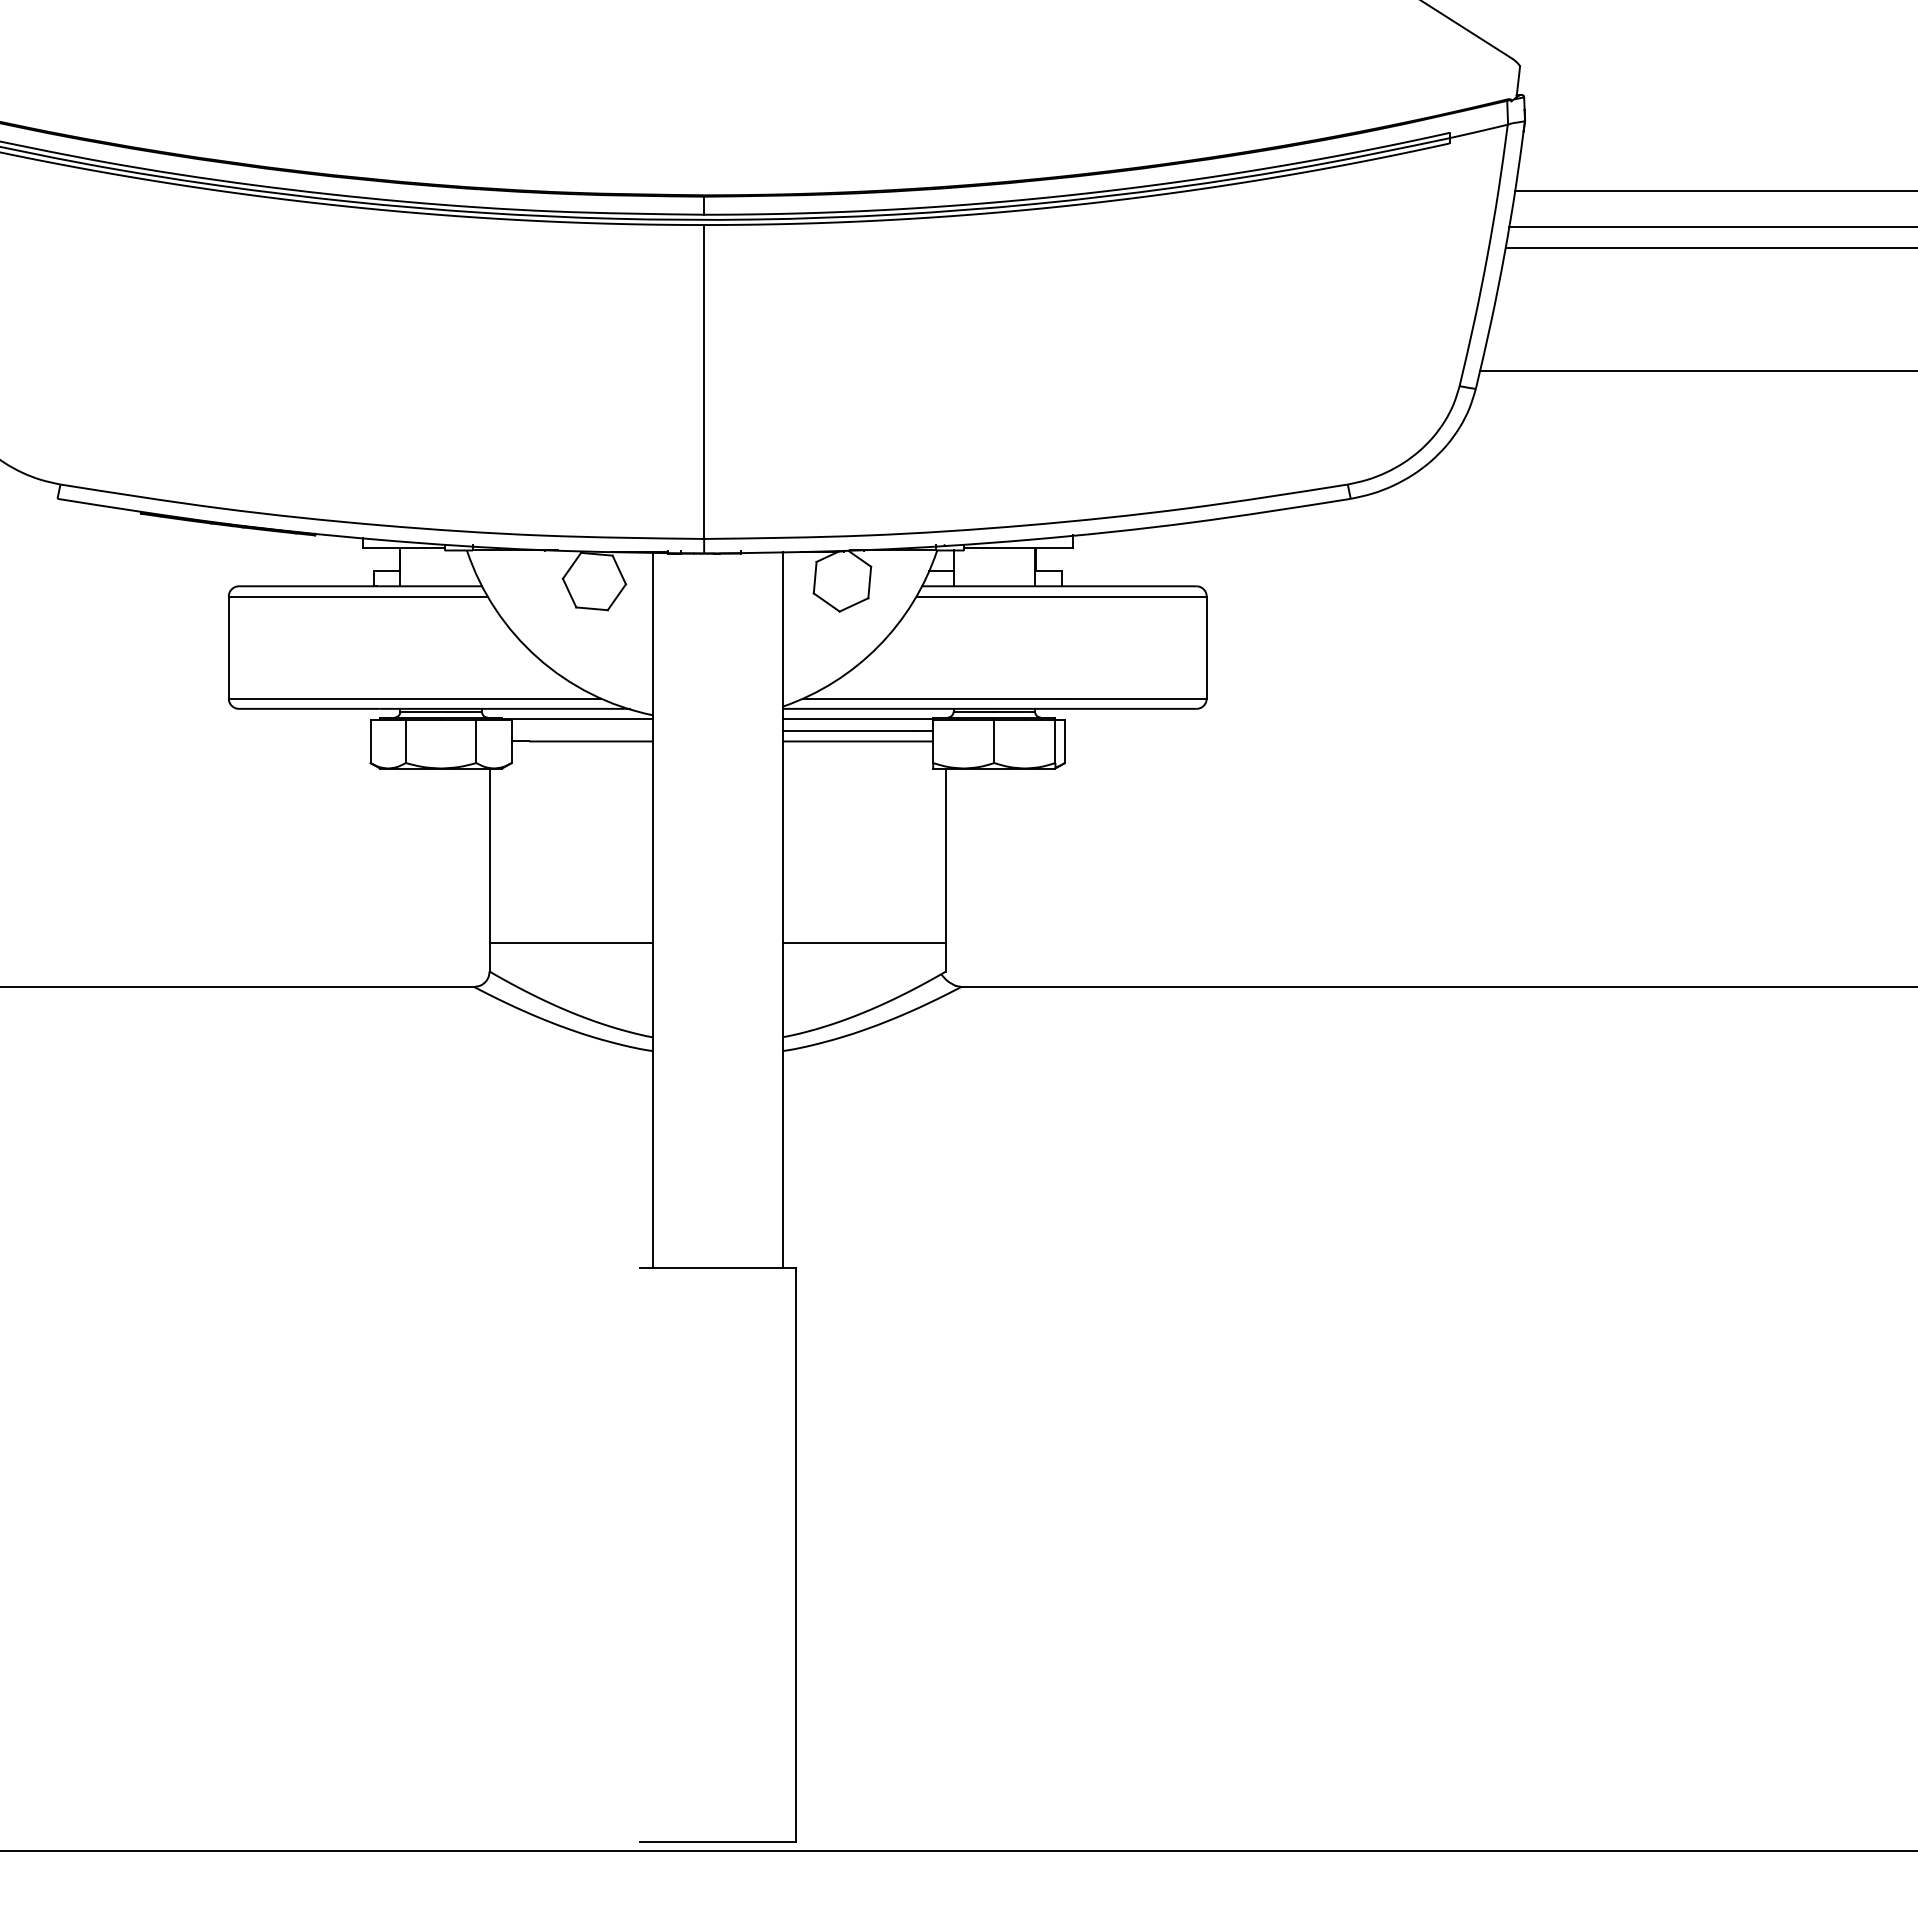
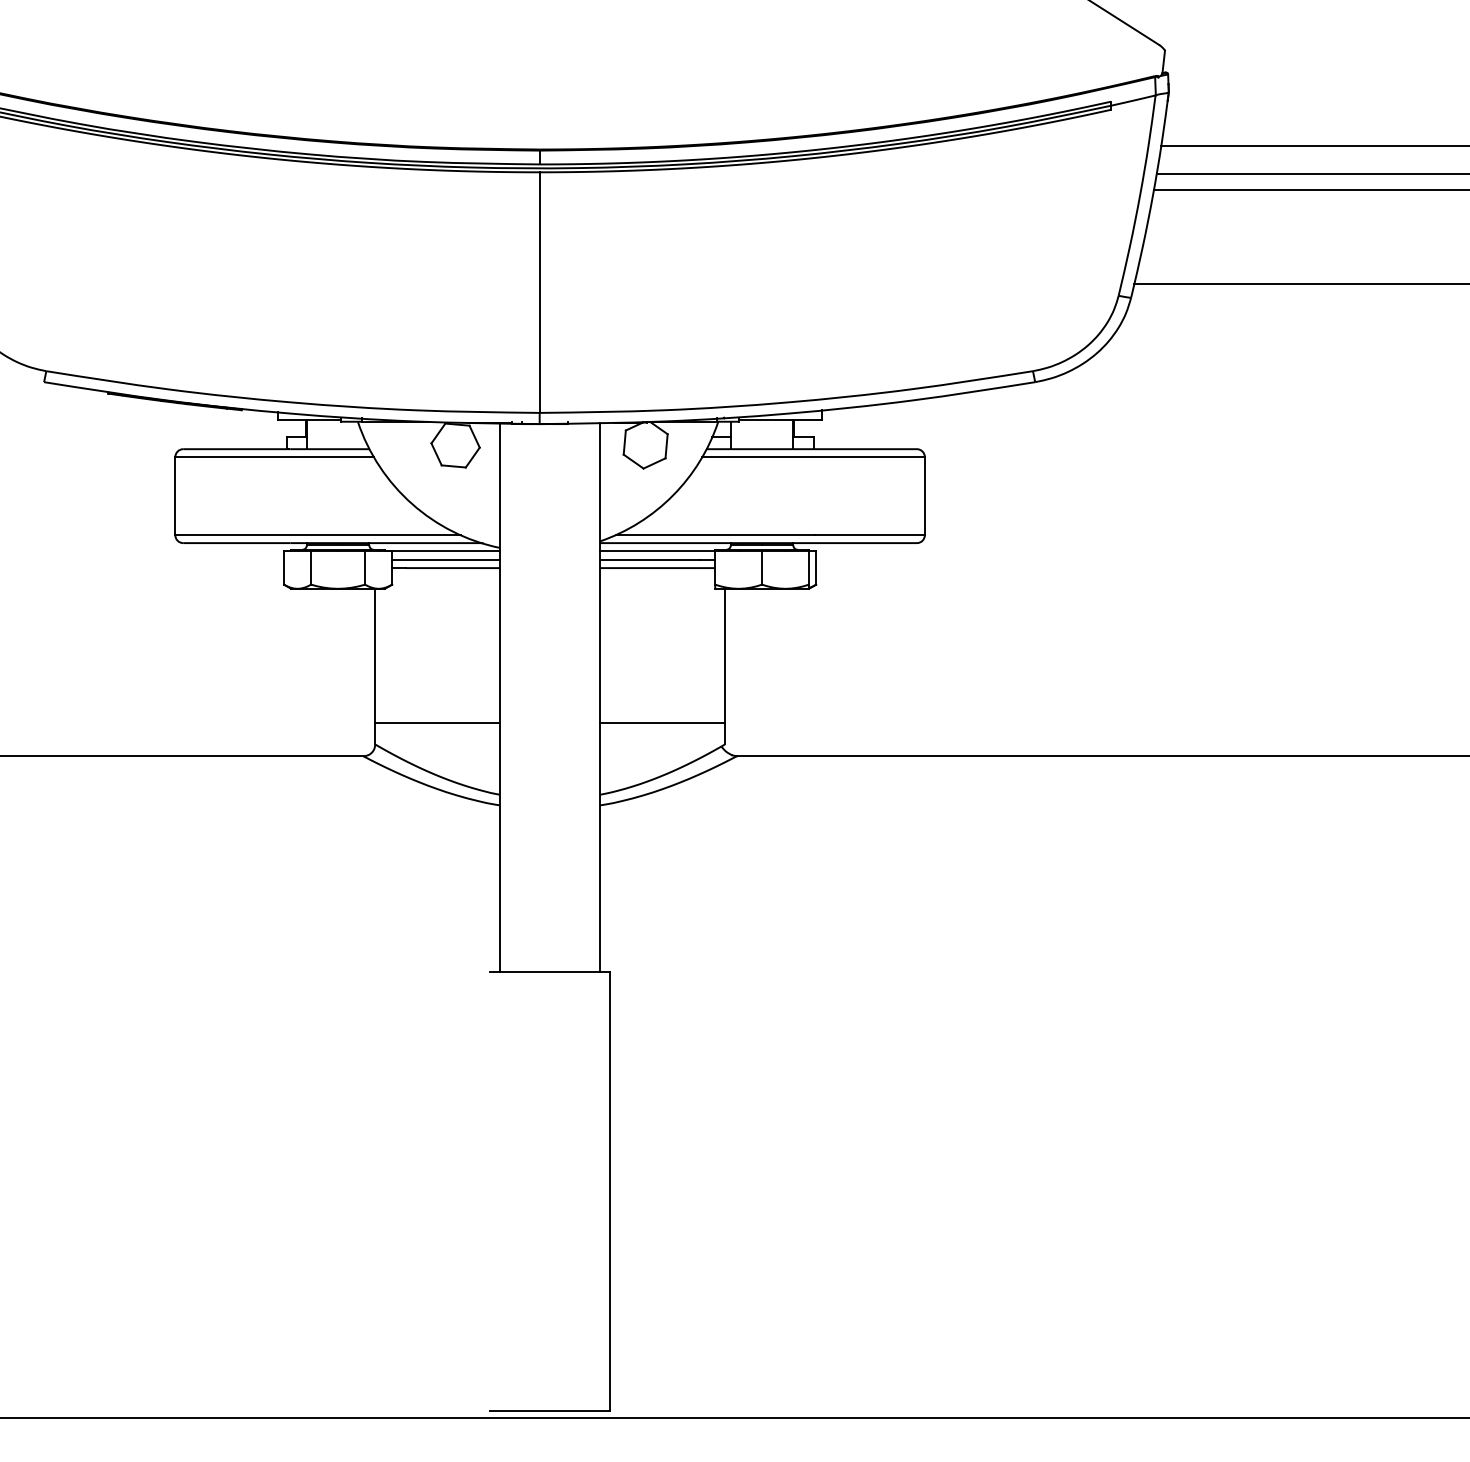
line: (581, 731) -> (445, 560), added

